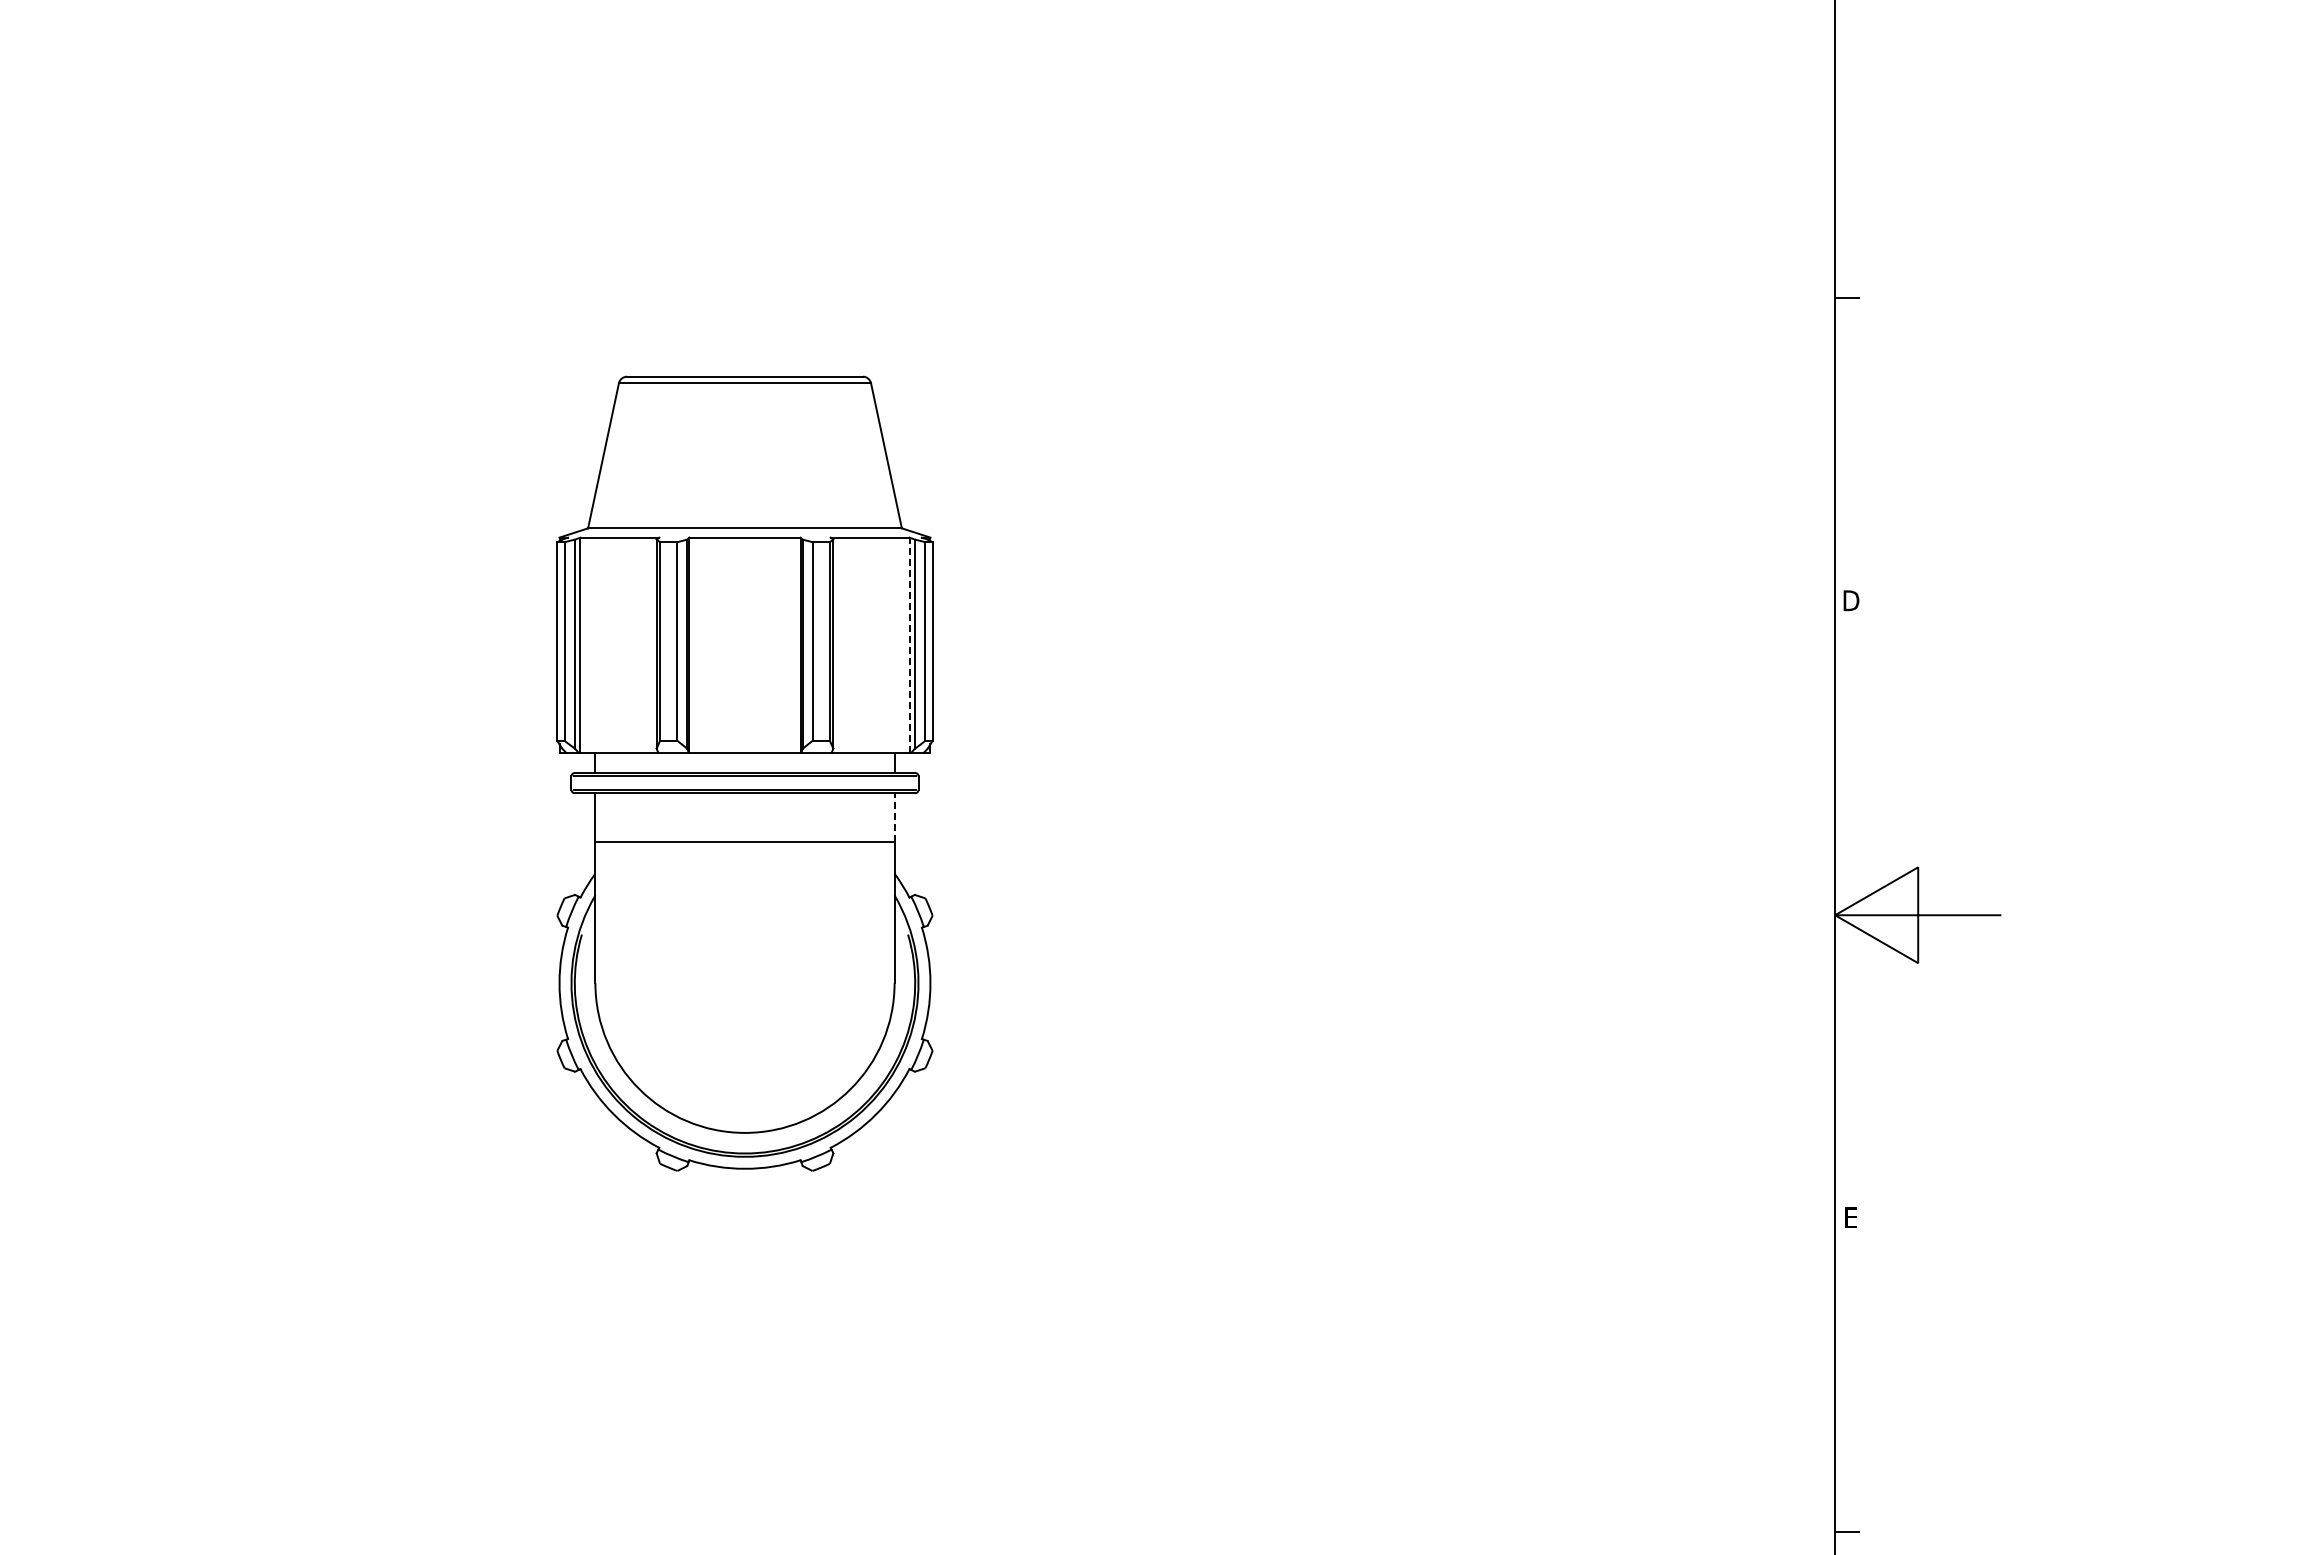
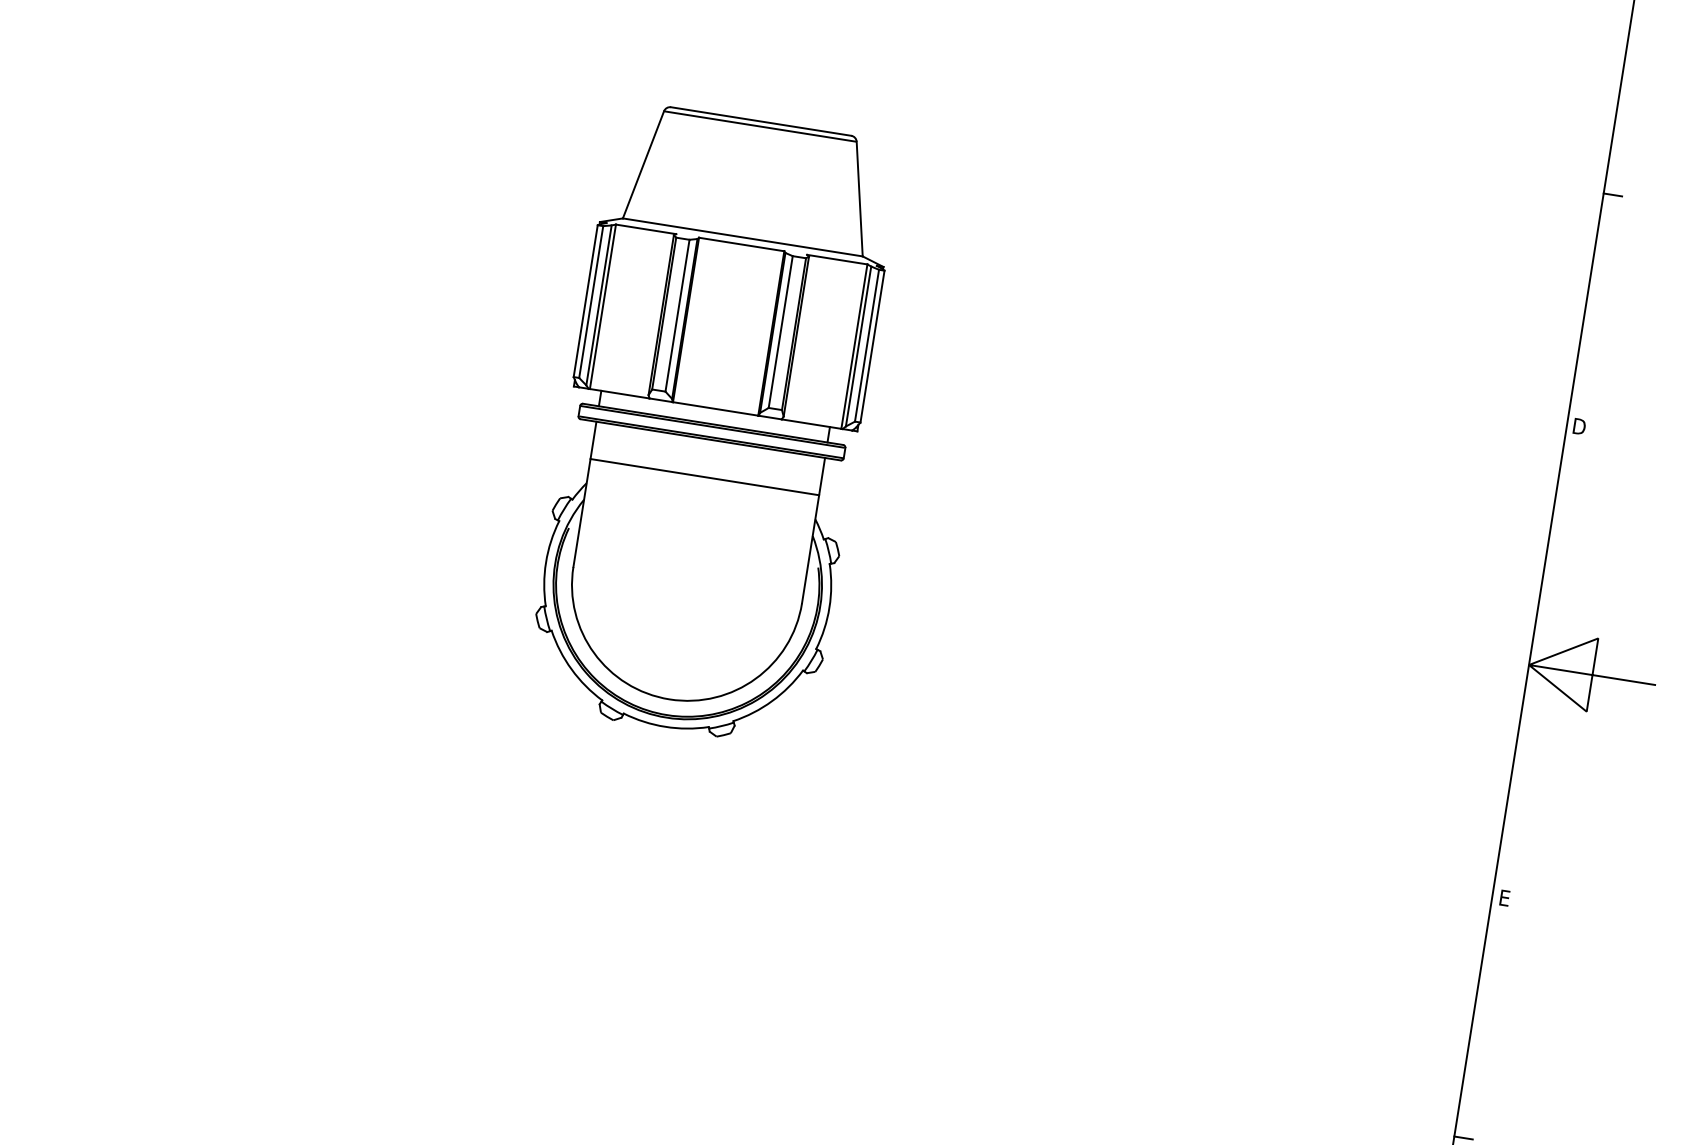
line: (909, 645) -> (854, 346), dashed -> solid
line: (894, 817) -> (822, 476), dashed -> solid

